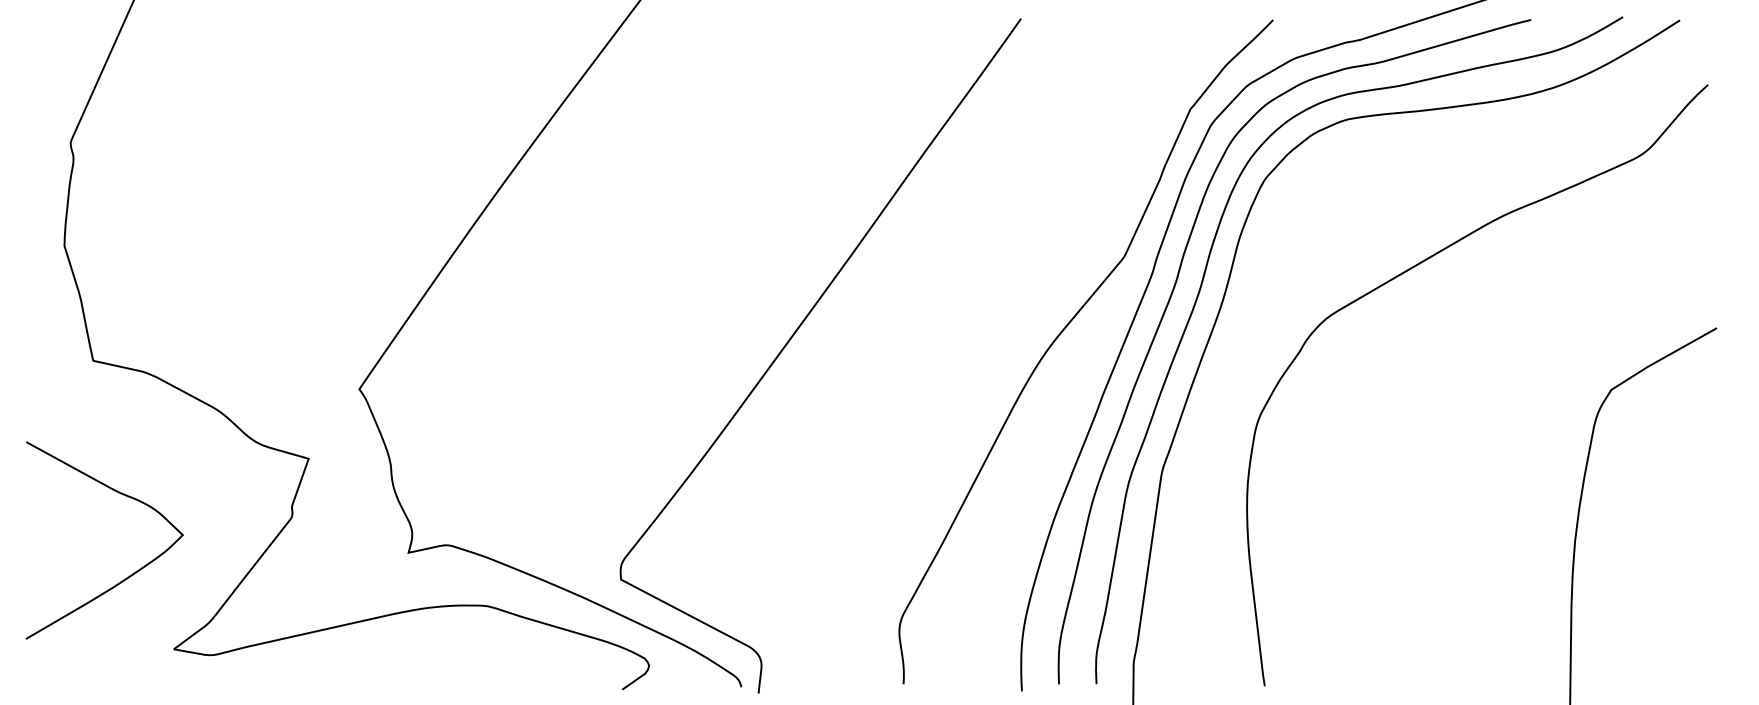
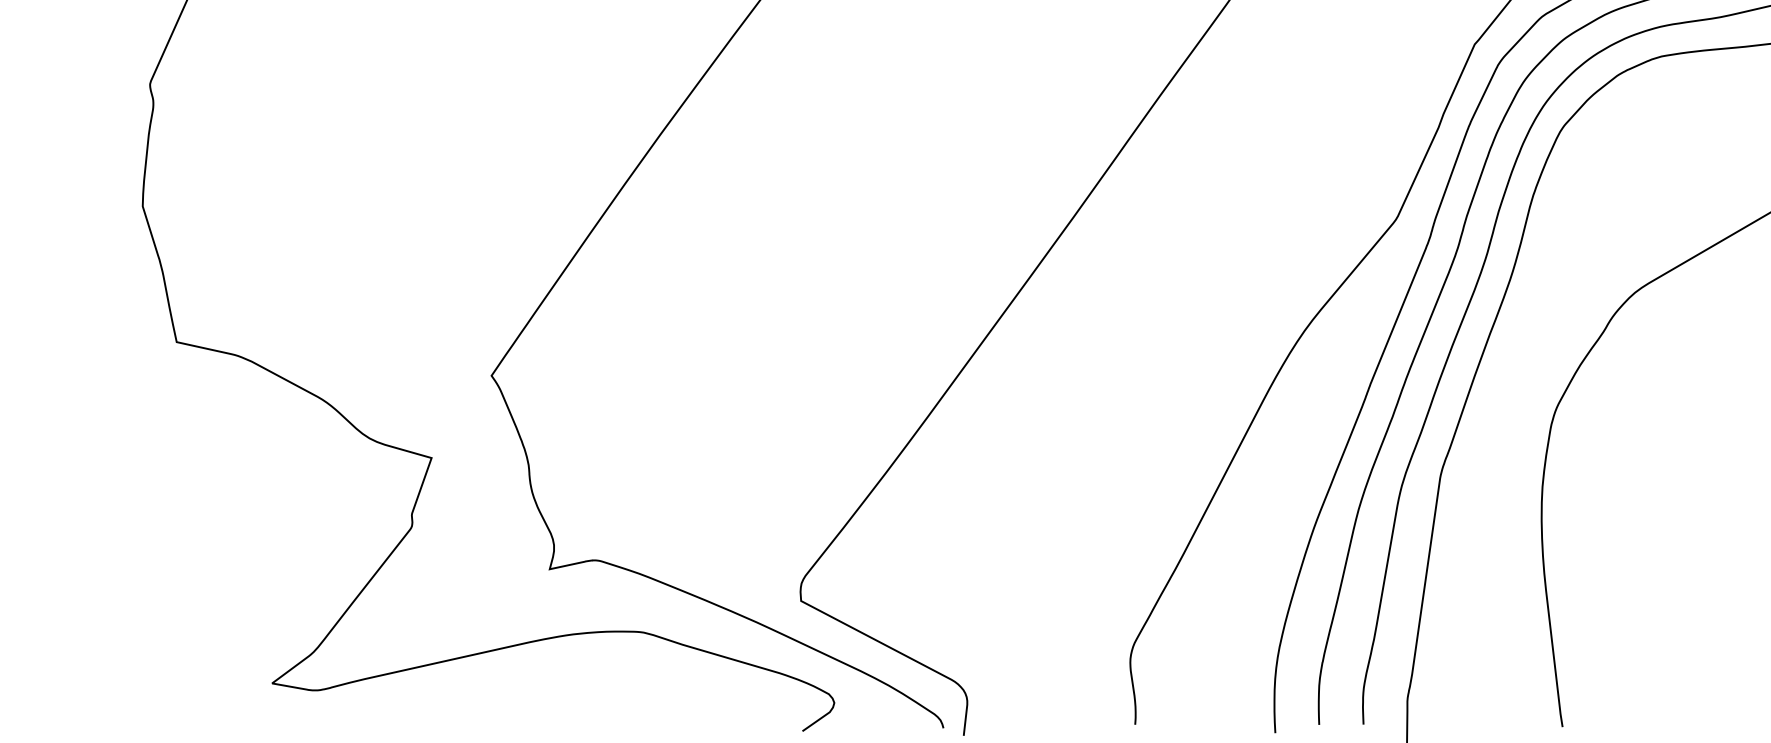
curve: (129, 575) -> (219, 596), removed

